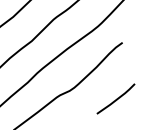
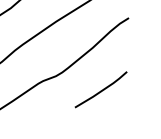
line: (116, 98) -> (101, 89), moved

